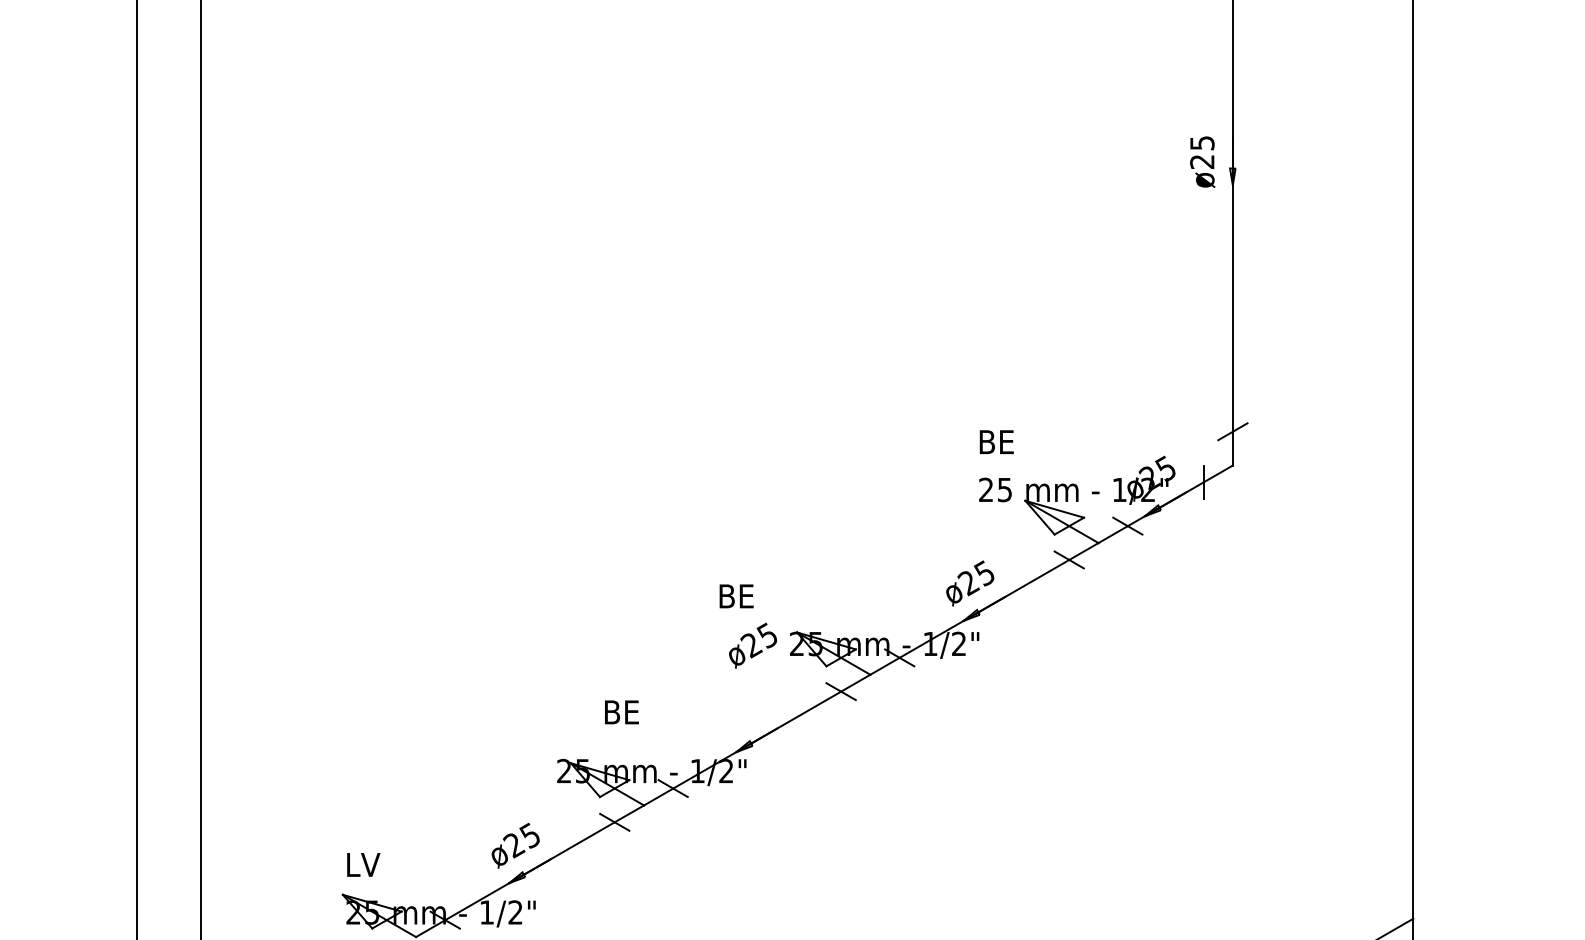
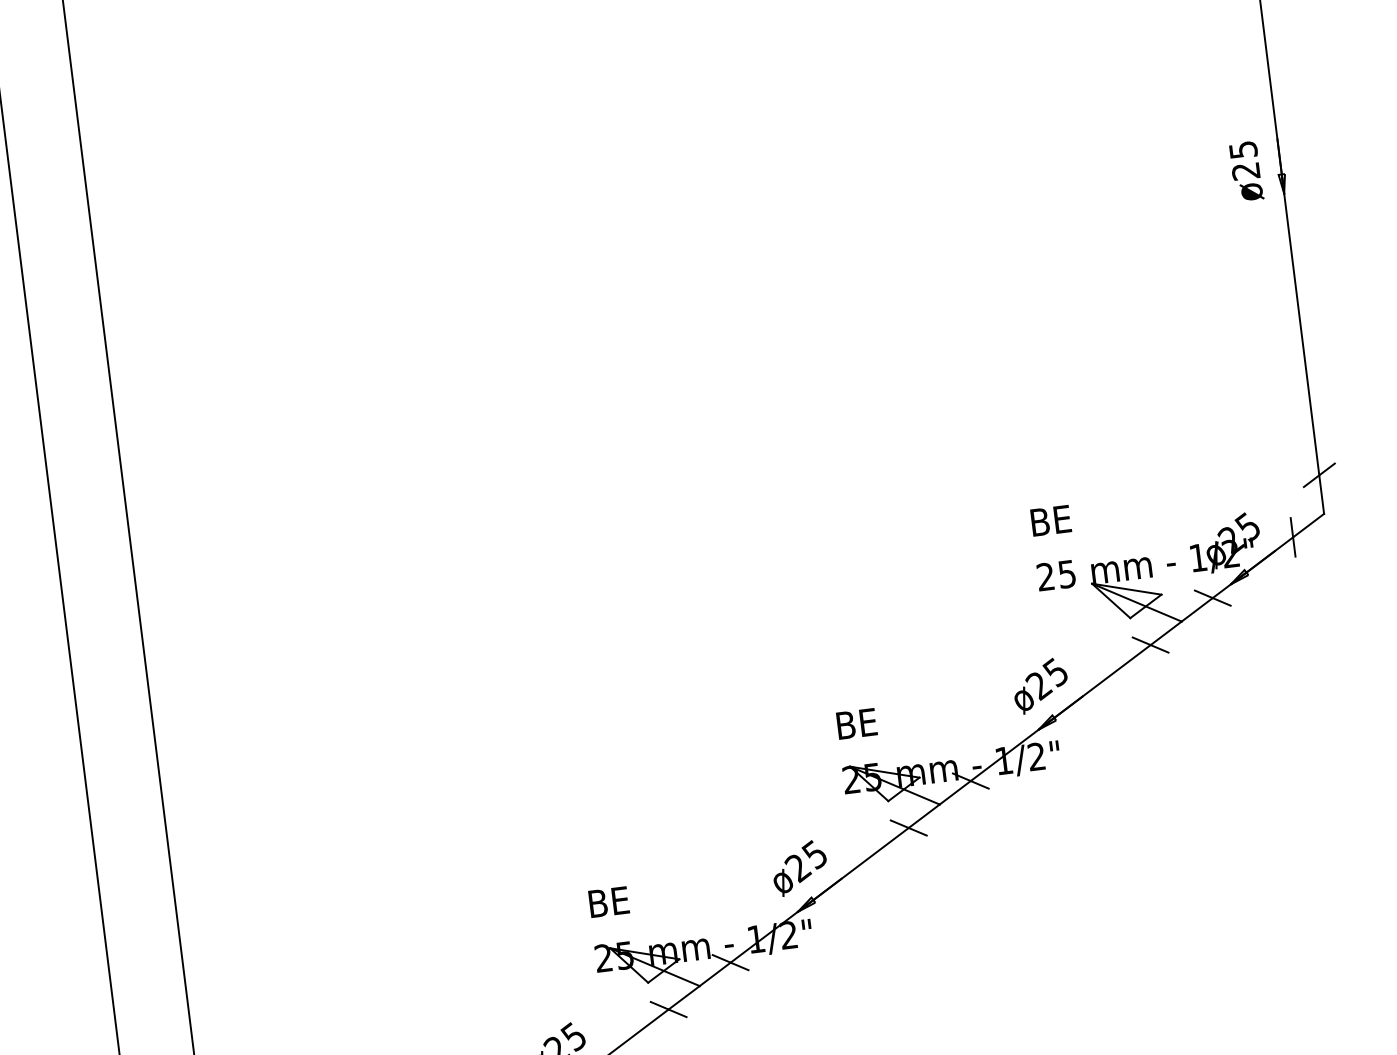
text: (736, 596) -> (856, 724), moved
text: (753, 645) -> (800, 867), moved
text: (621, 712) -> (608, 902), moved

